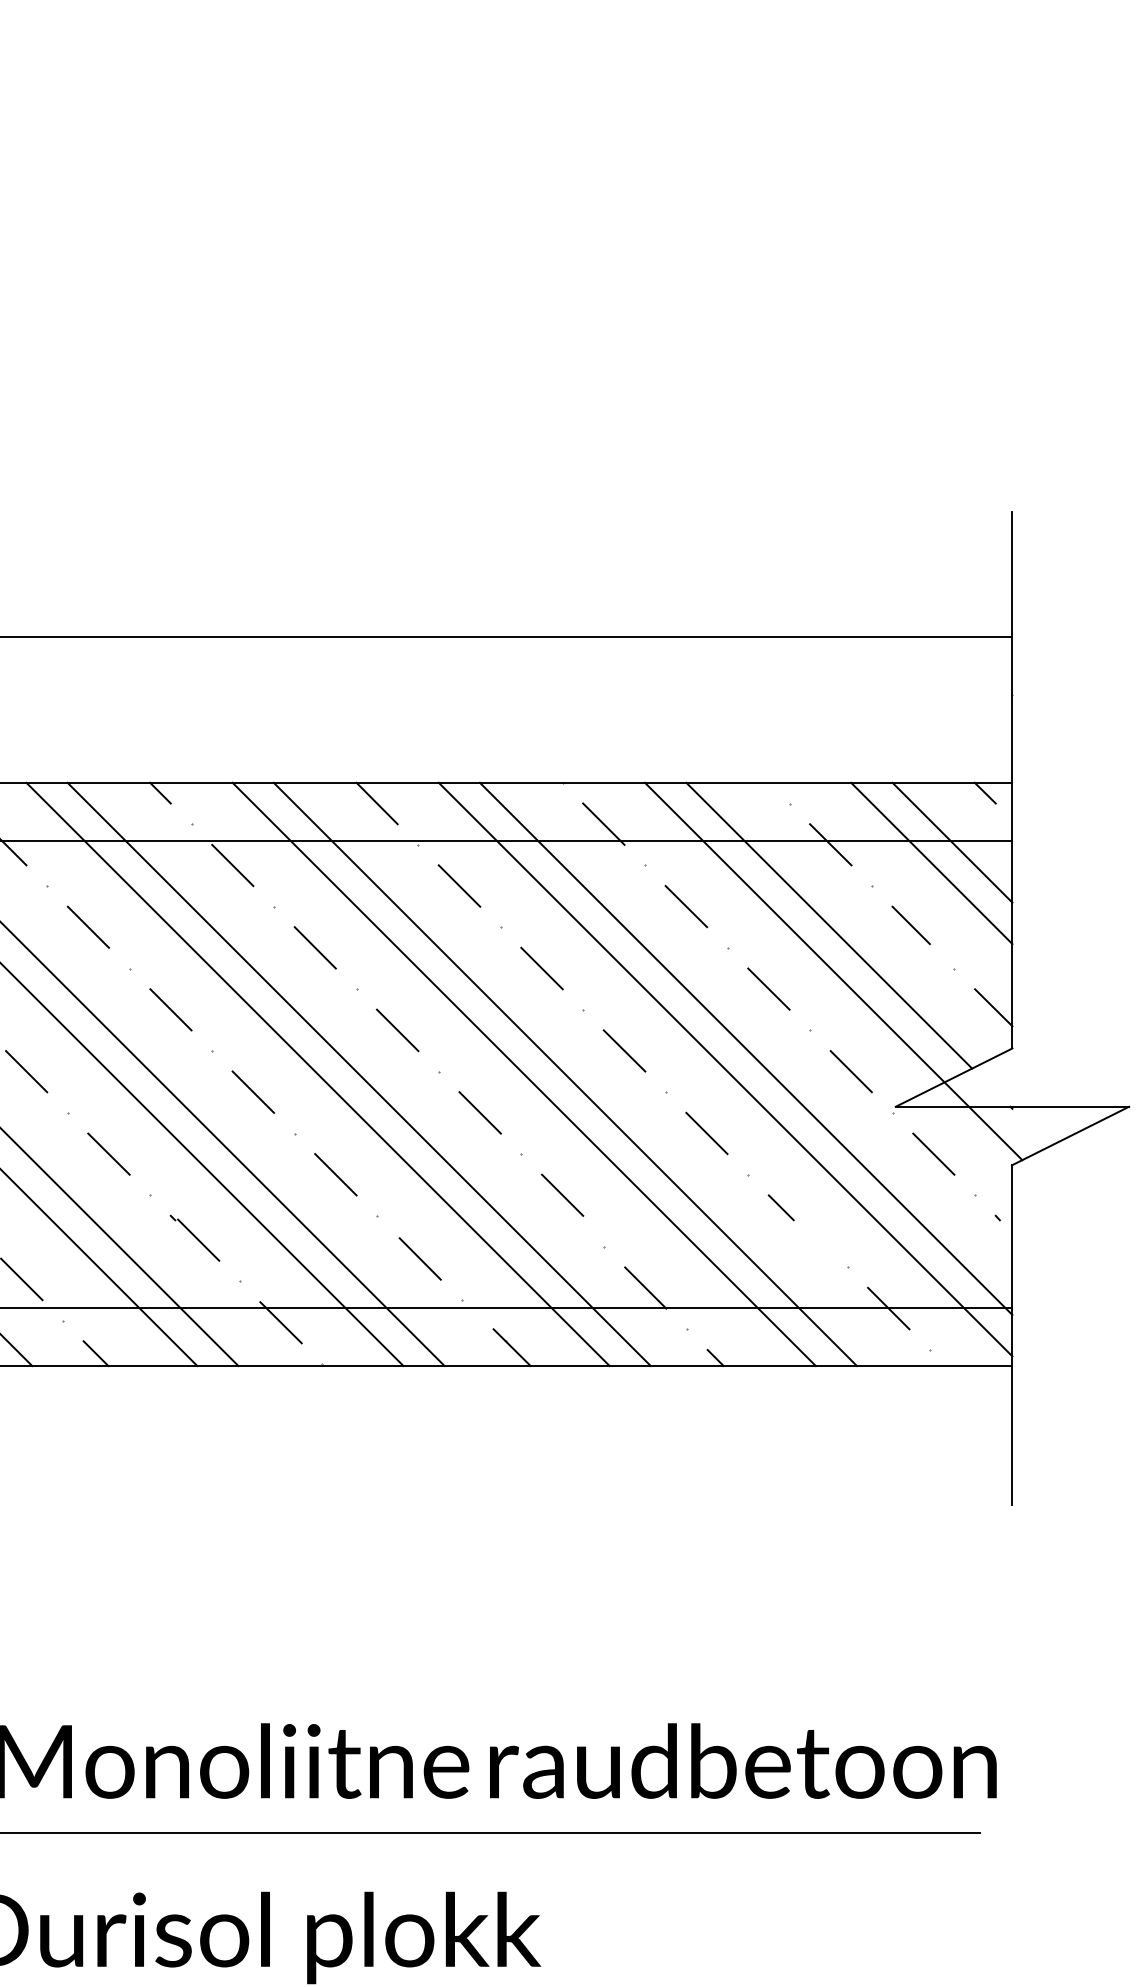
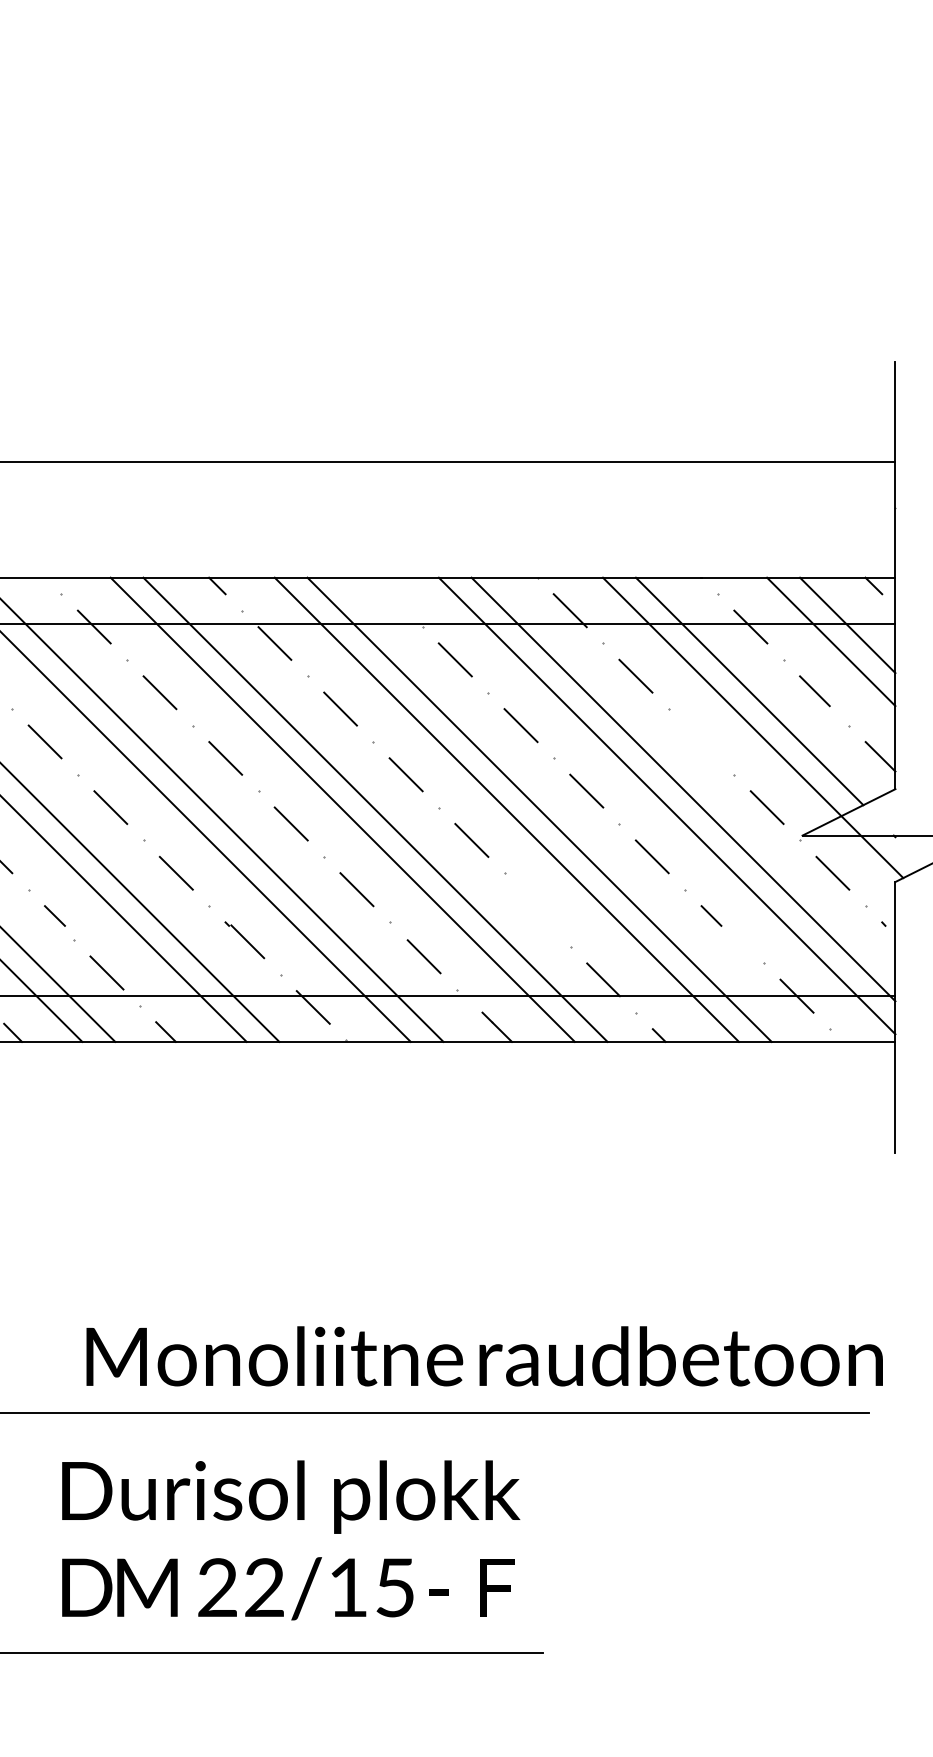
line: (376, 802) -> (389, 593), removed
line: (768, 988) -> (701, 741), removed
line: (562, 1194) -> (537, 905), removed

